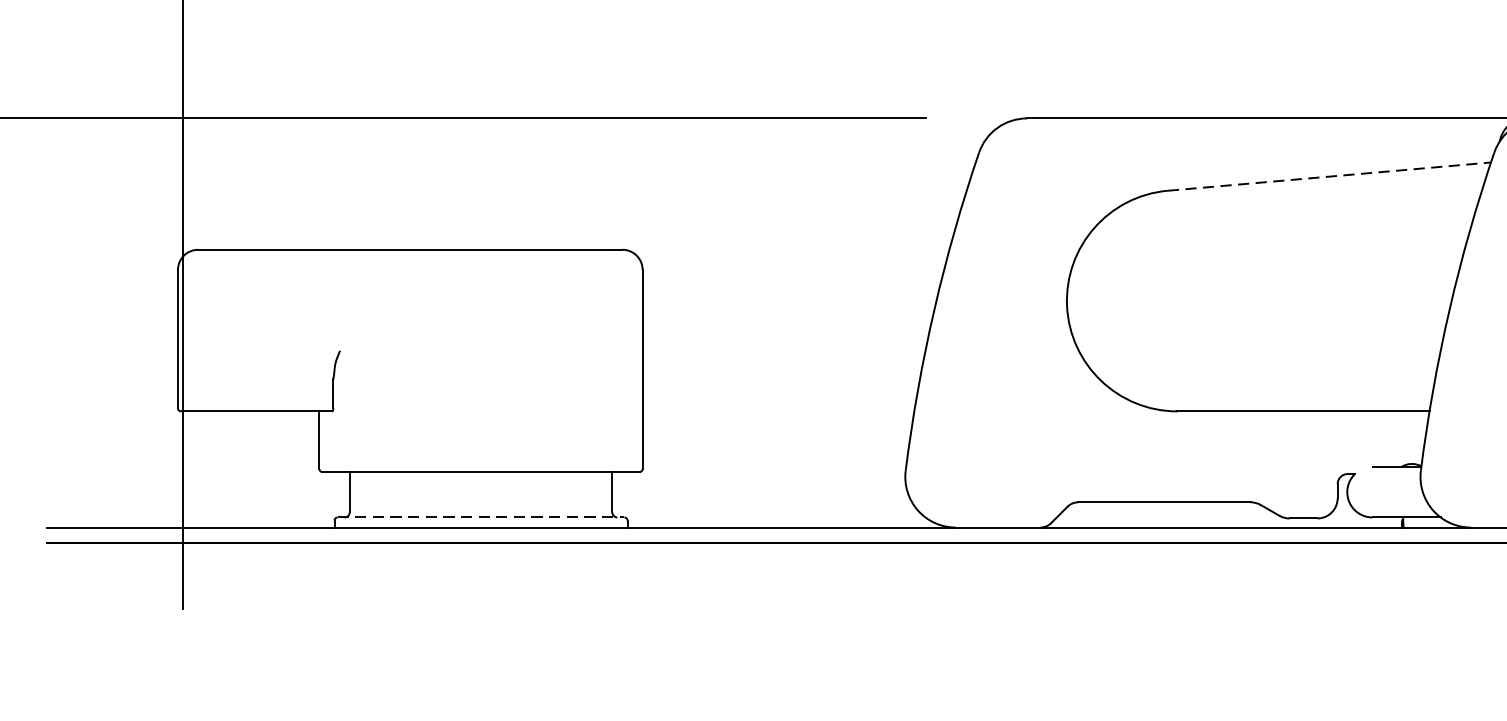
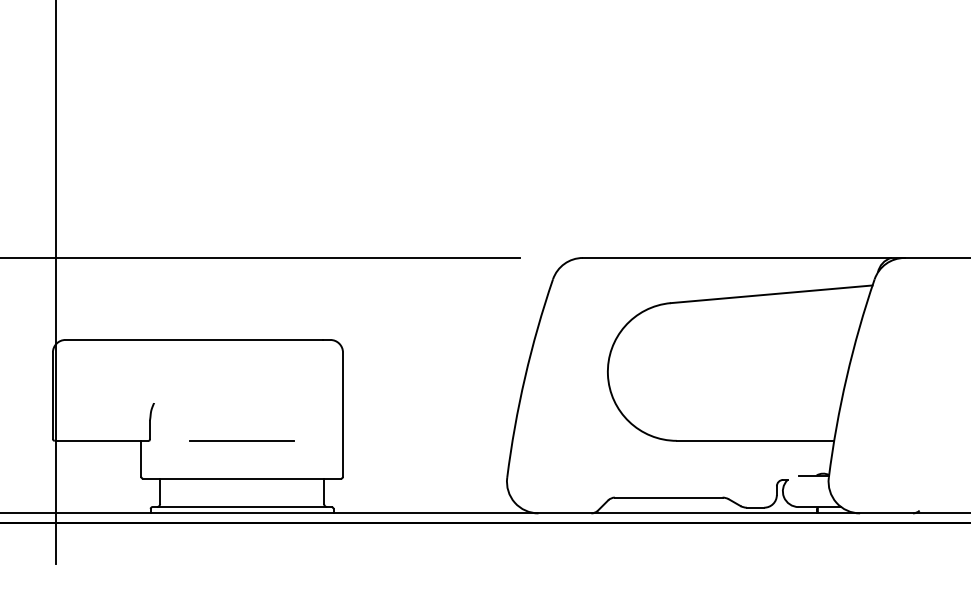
line: (1330, 176) -> (772, 294), dashed -> solid
line: (480, 410) -> (241, 440), added
line: (481, 518) -> (242, 507), dashed -> solid

